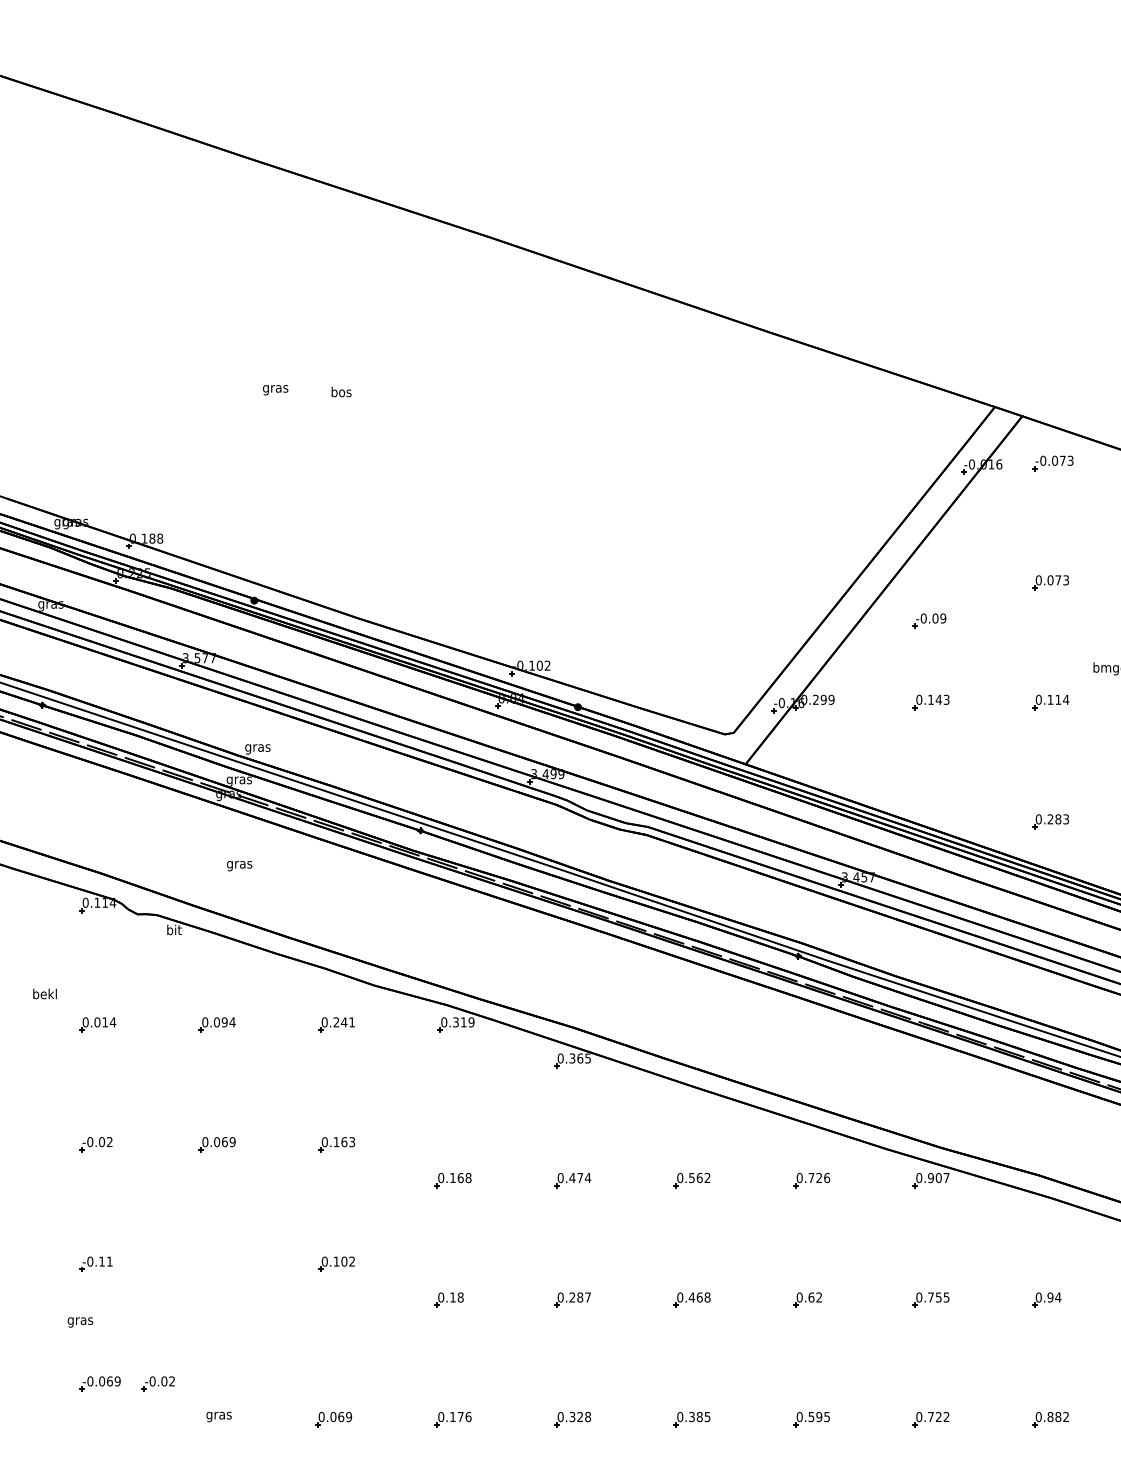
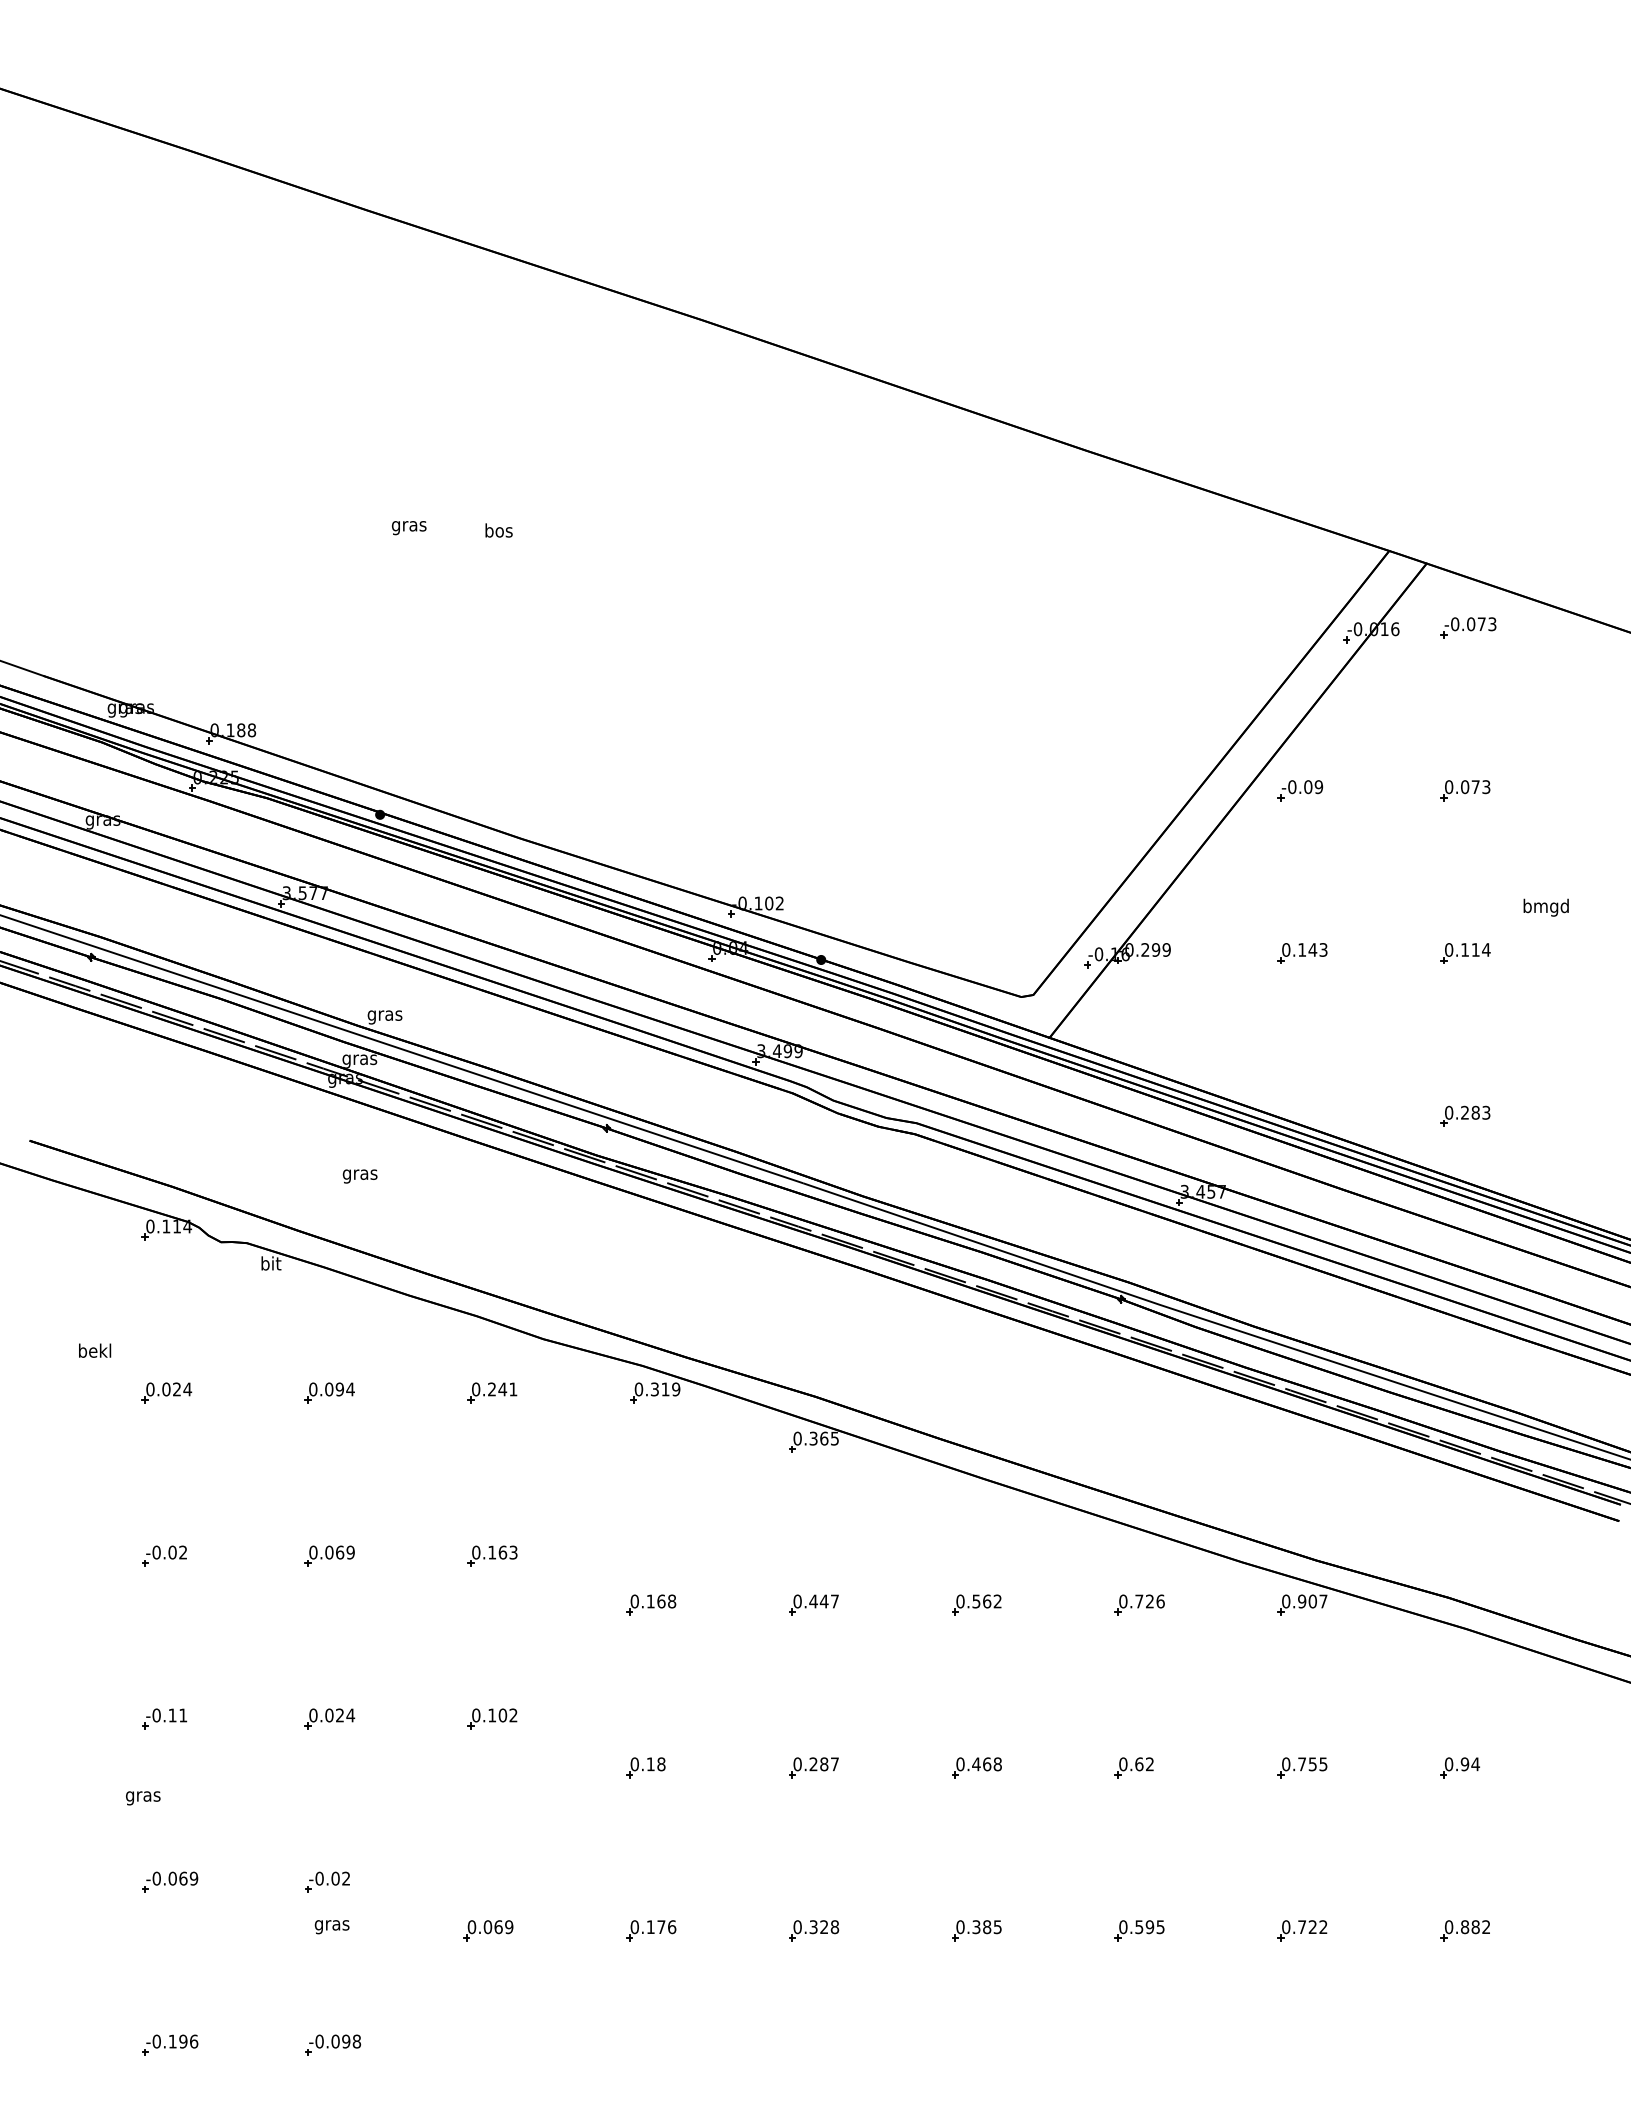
part: (929, 620) -> (1300, 790), moved
text: (104, 1022) -> (176, 1389), 0.014 -> 0.024
text: (584, 1178) -> (829, 1601), 0.474 -> 0.447
part: (217, 1263) -> (329, 1718), added
part: (158, 1383) -> (327, 1881), moved

